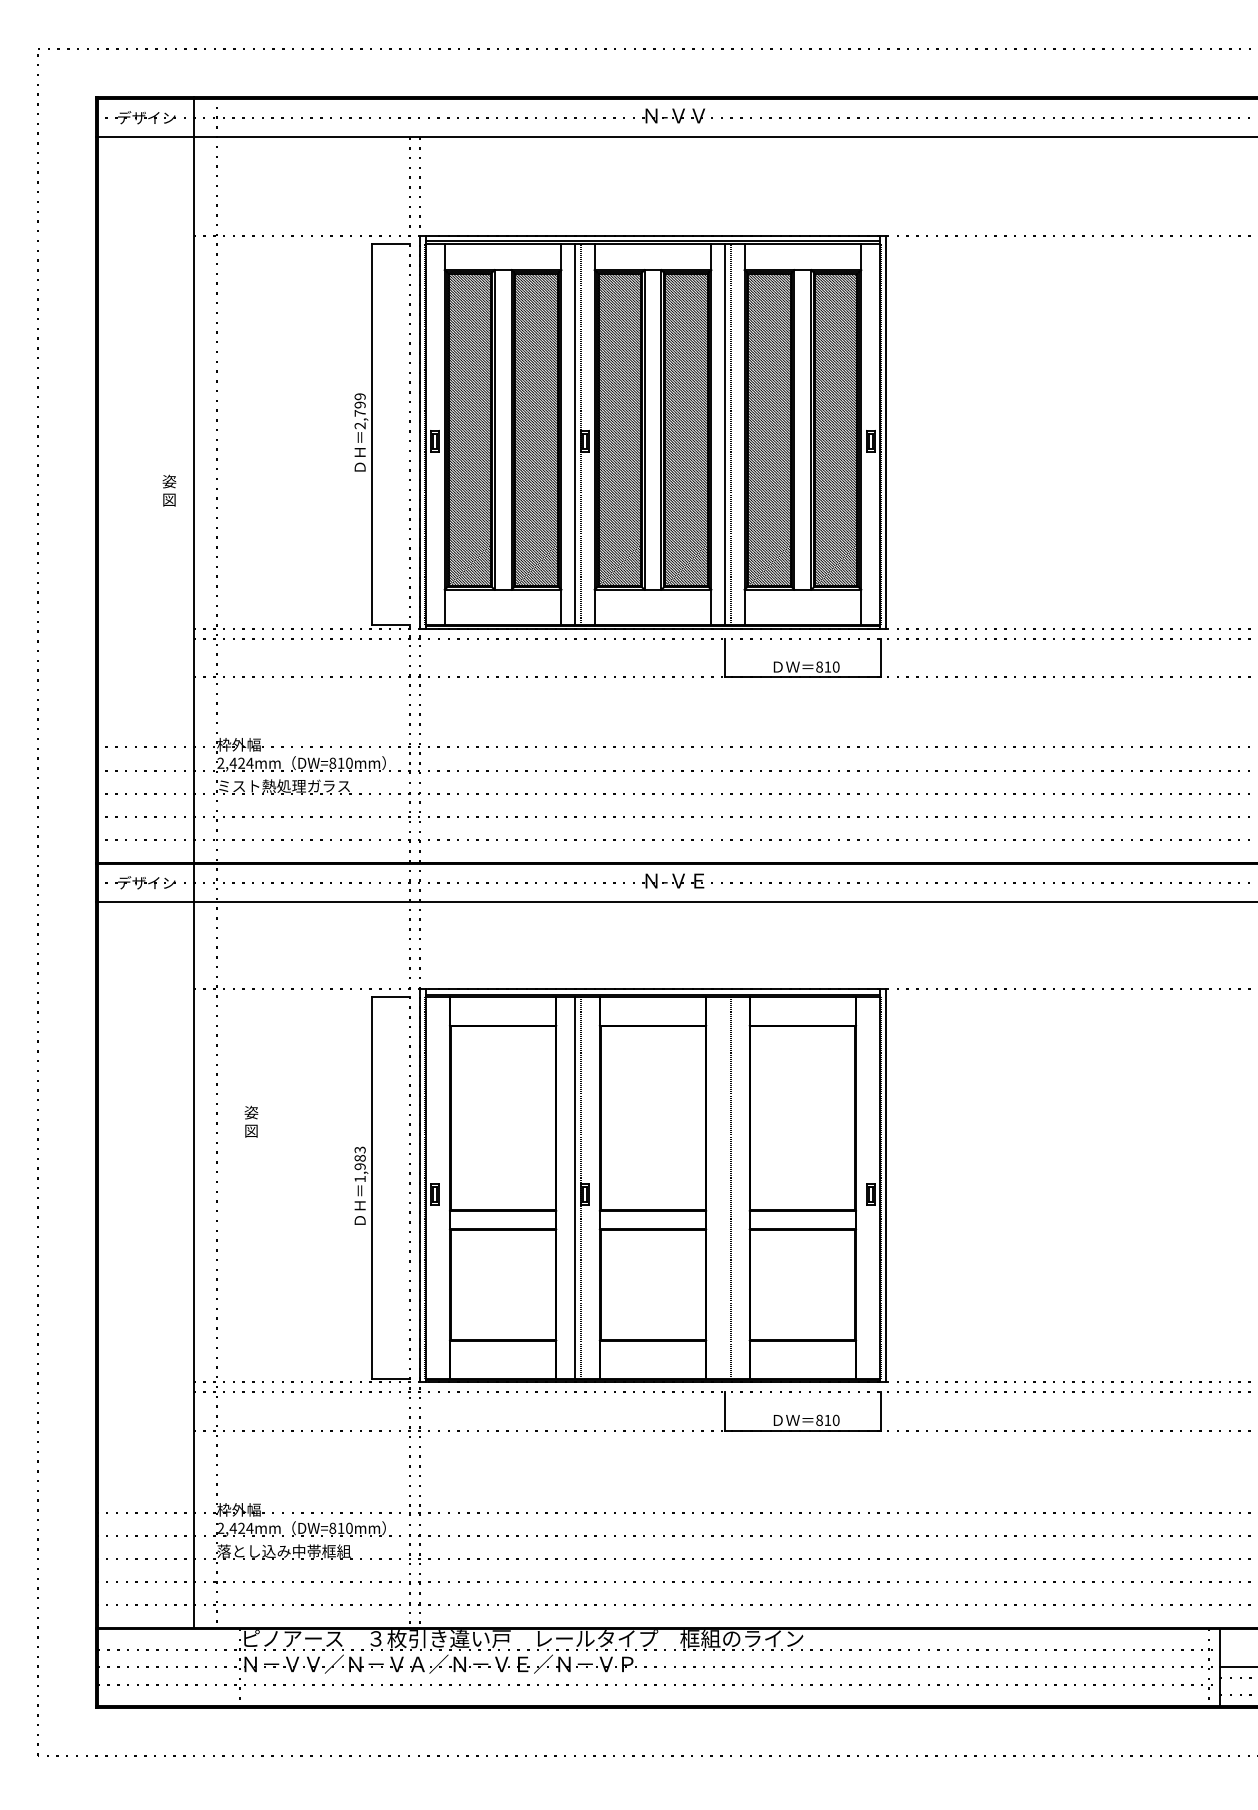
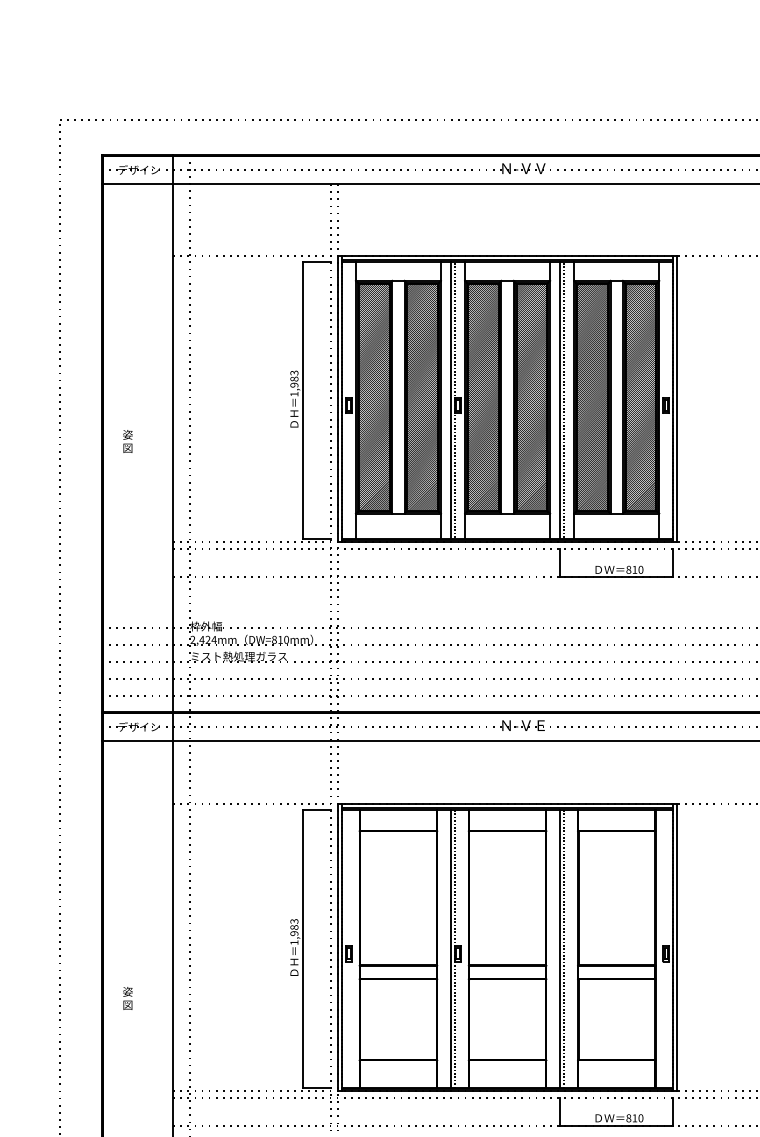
text: (359, 411) -> (293, 383), 2,799 -> 1,983
text: (169, 490) -> (127, 441), moved
text: (251, 1121) -> (127, 998), moved
line: (725, 1187) -> (560, 948), added

